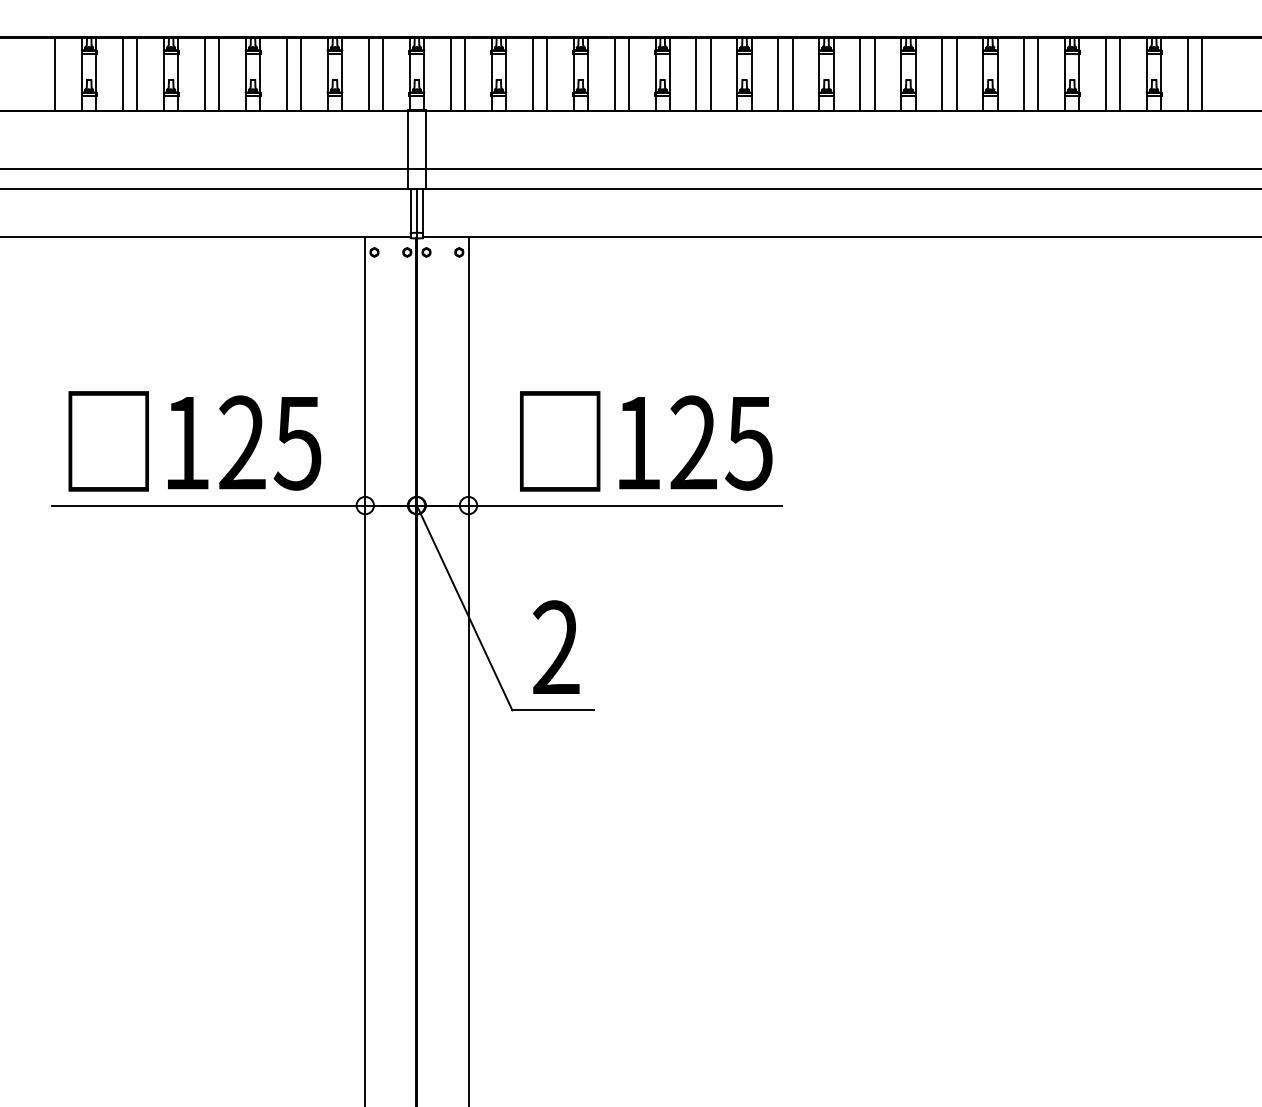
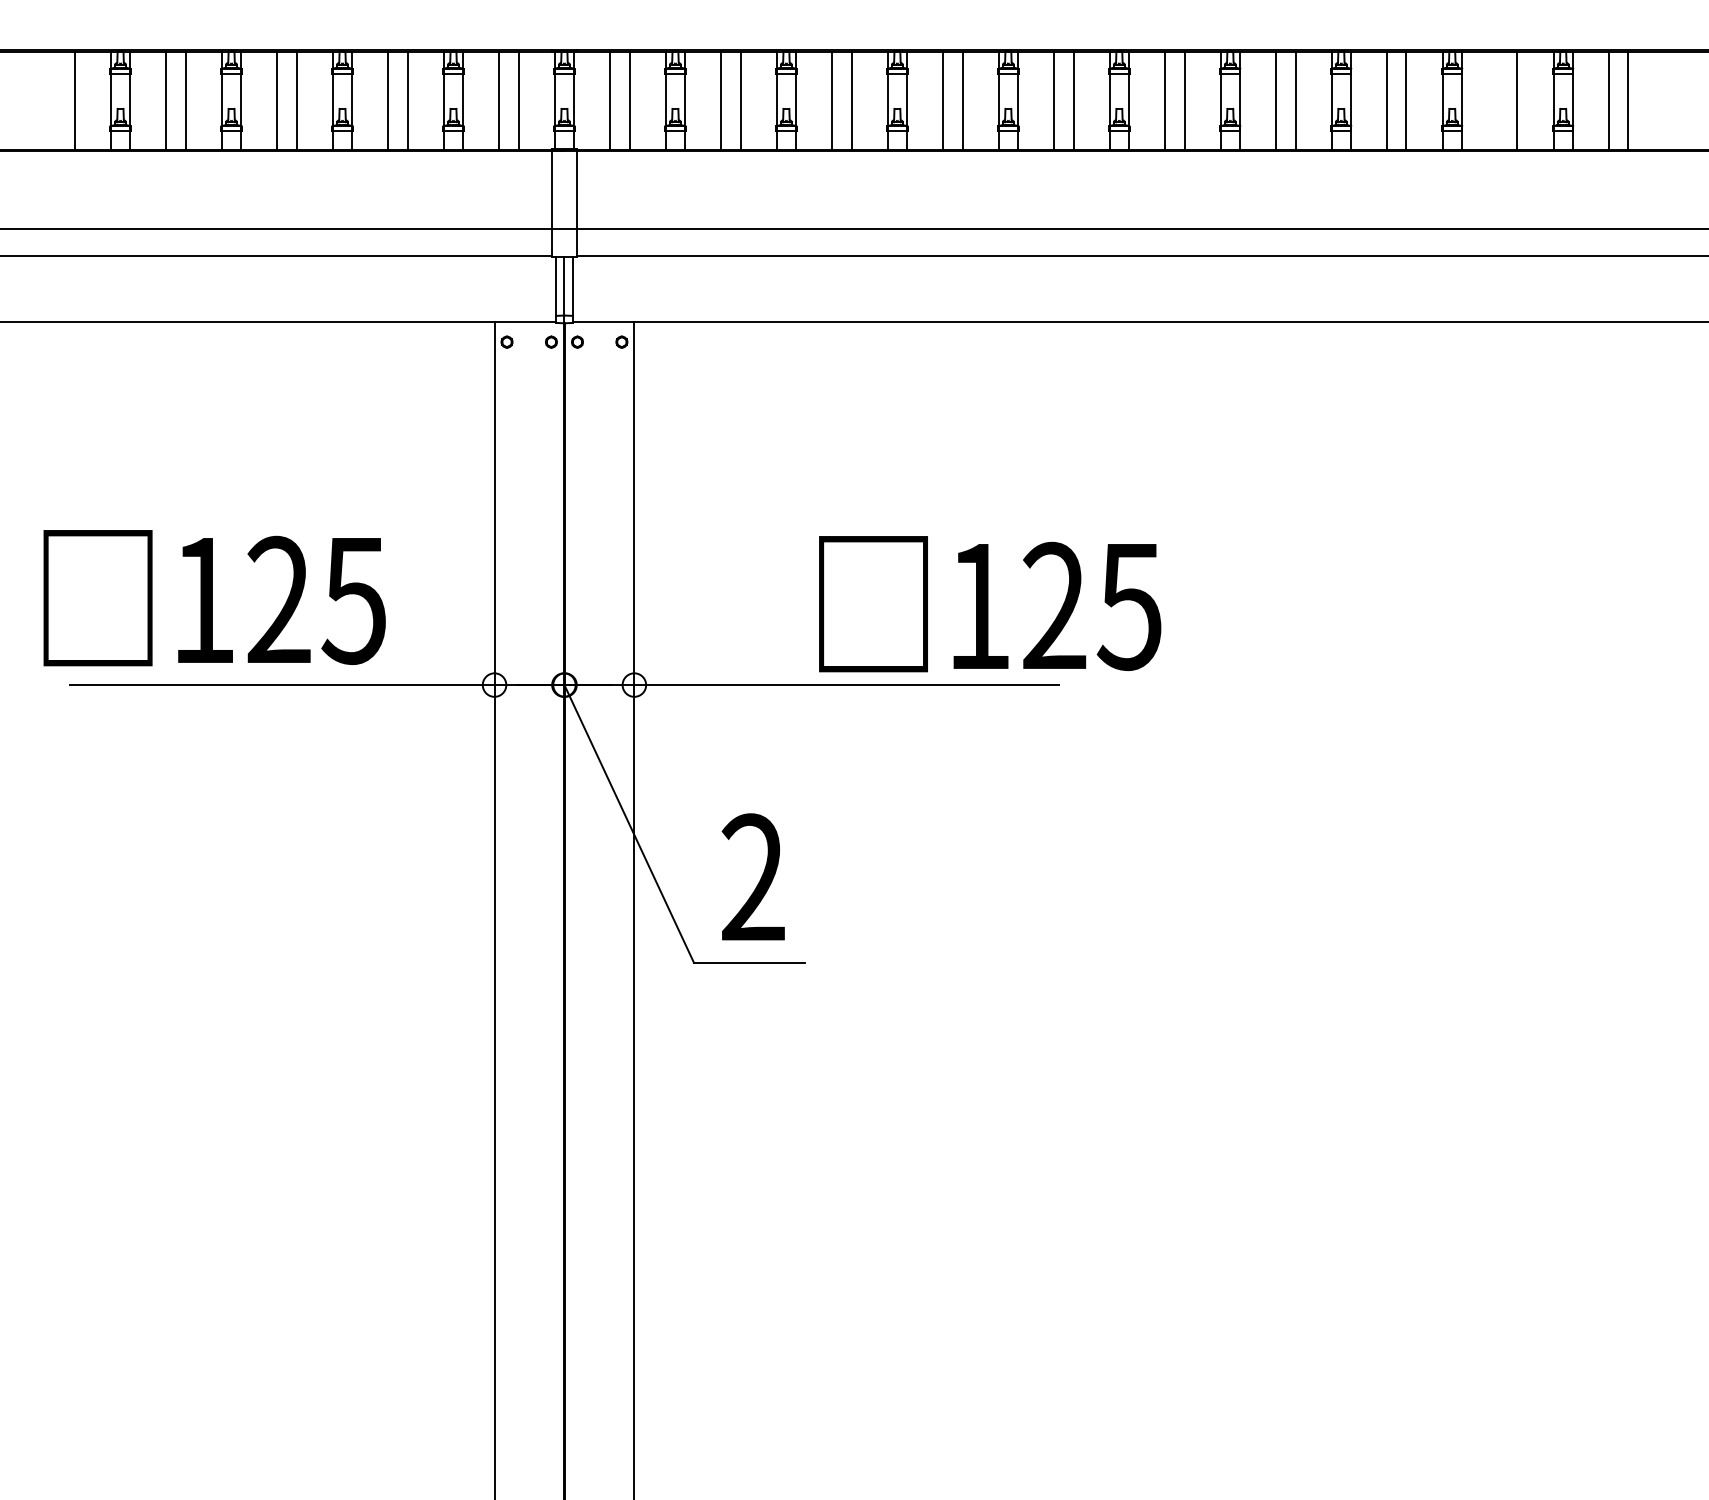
line: (1106, 74) -> (1498, 100), removed
text: (194, 441) -> (214, 598), moved
text: (646, 441) -> (990, 604), moved

